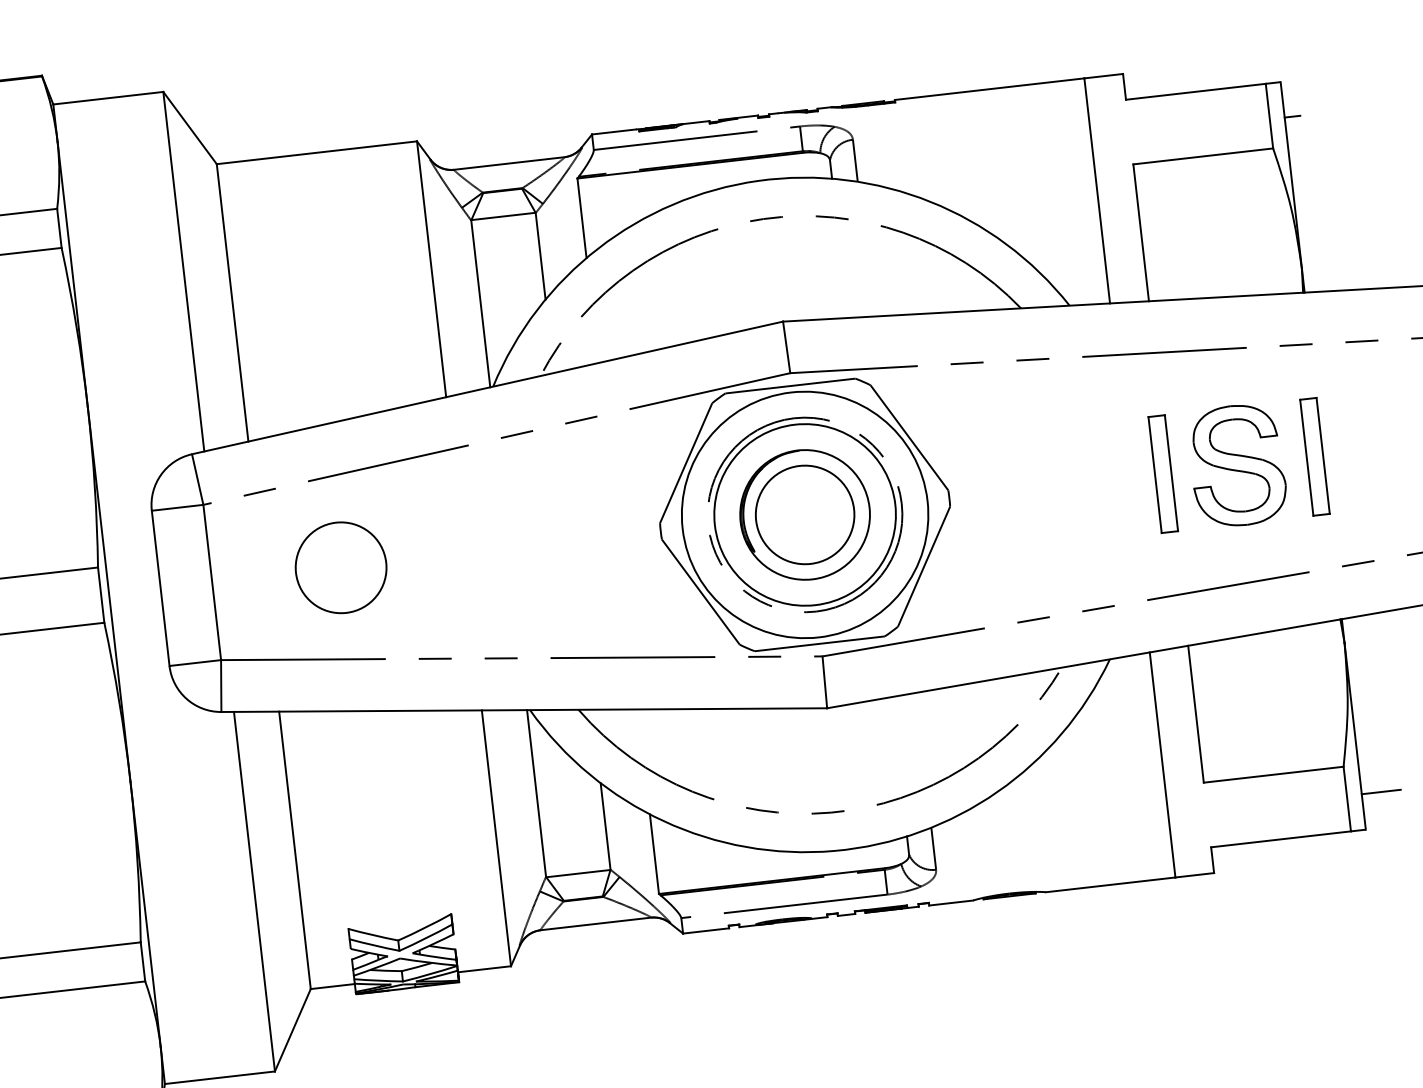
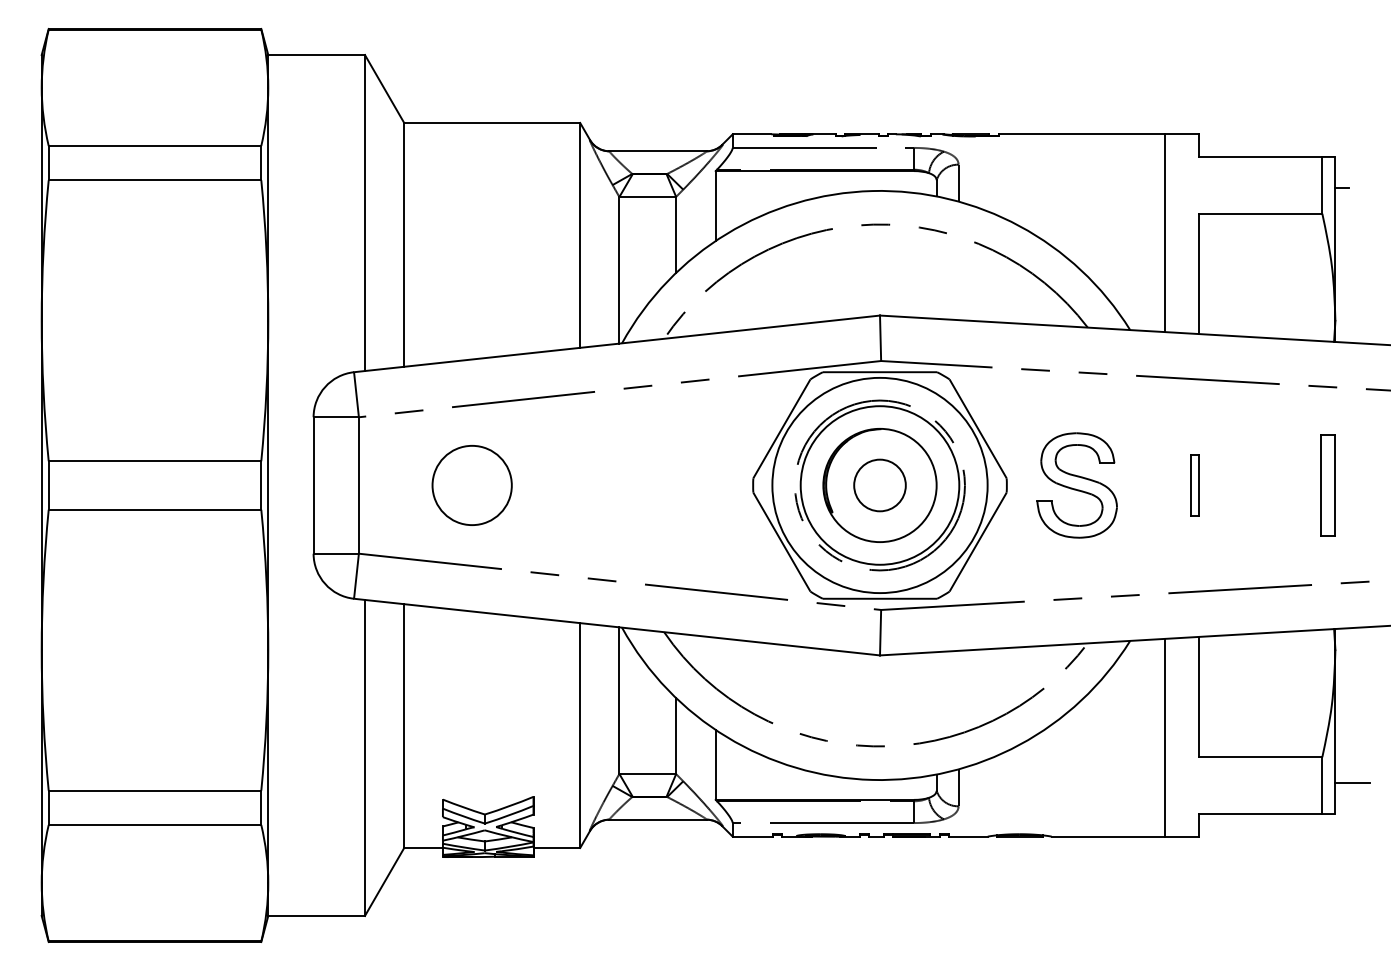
part: (1236, 465) -> (1076, 485), moved
part: (1162, 474) -> (1194, 485), size x0.6
circle: (804, 515) -> (879, 485), size x0.6

